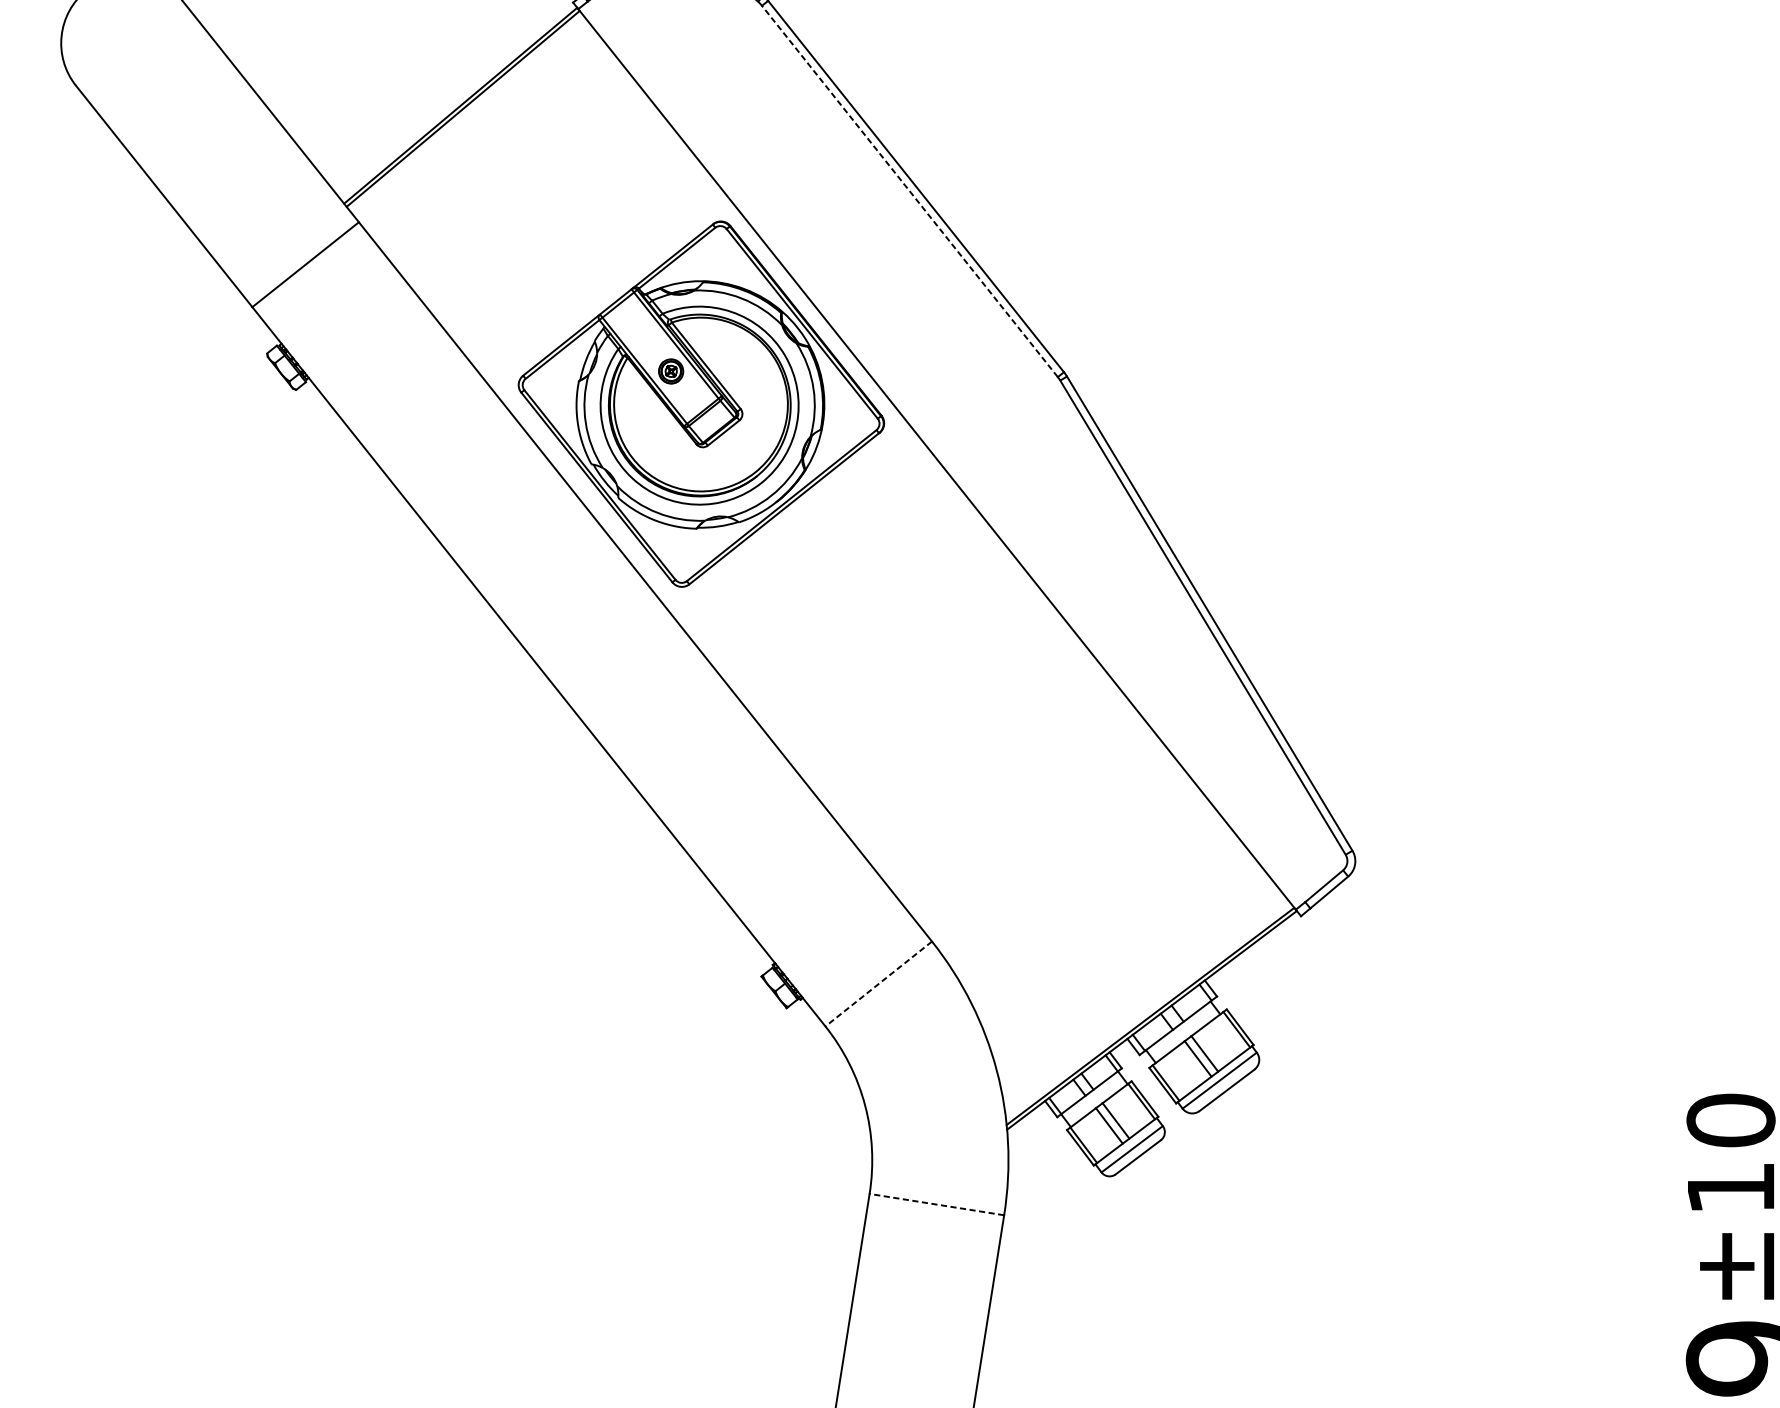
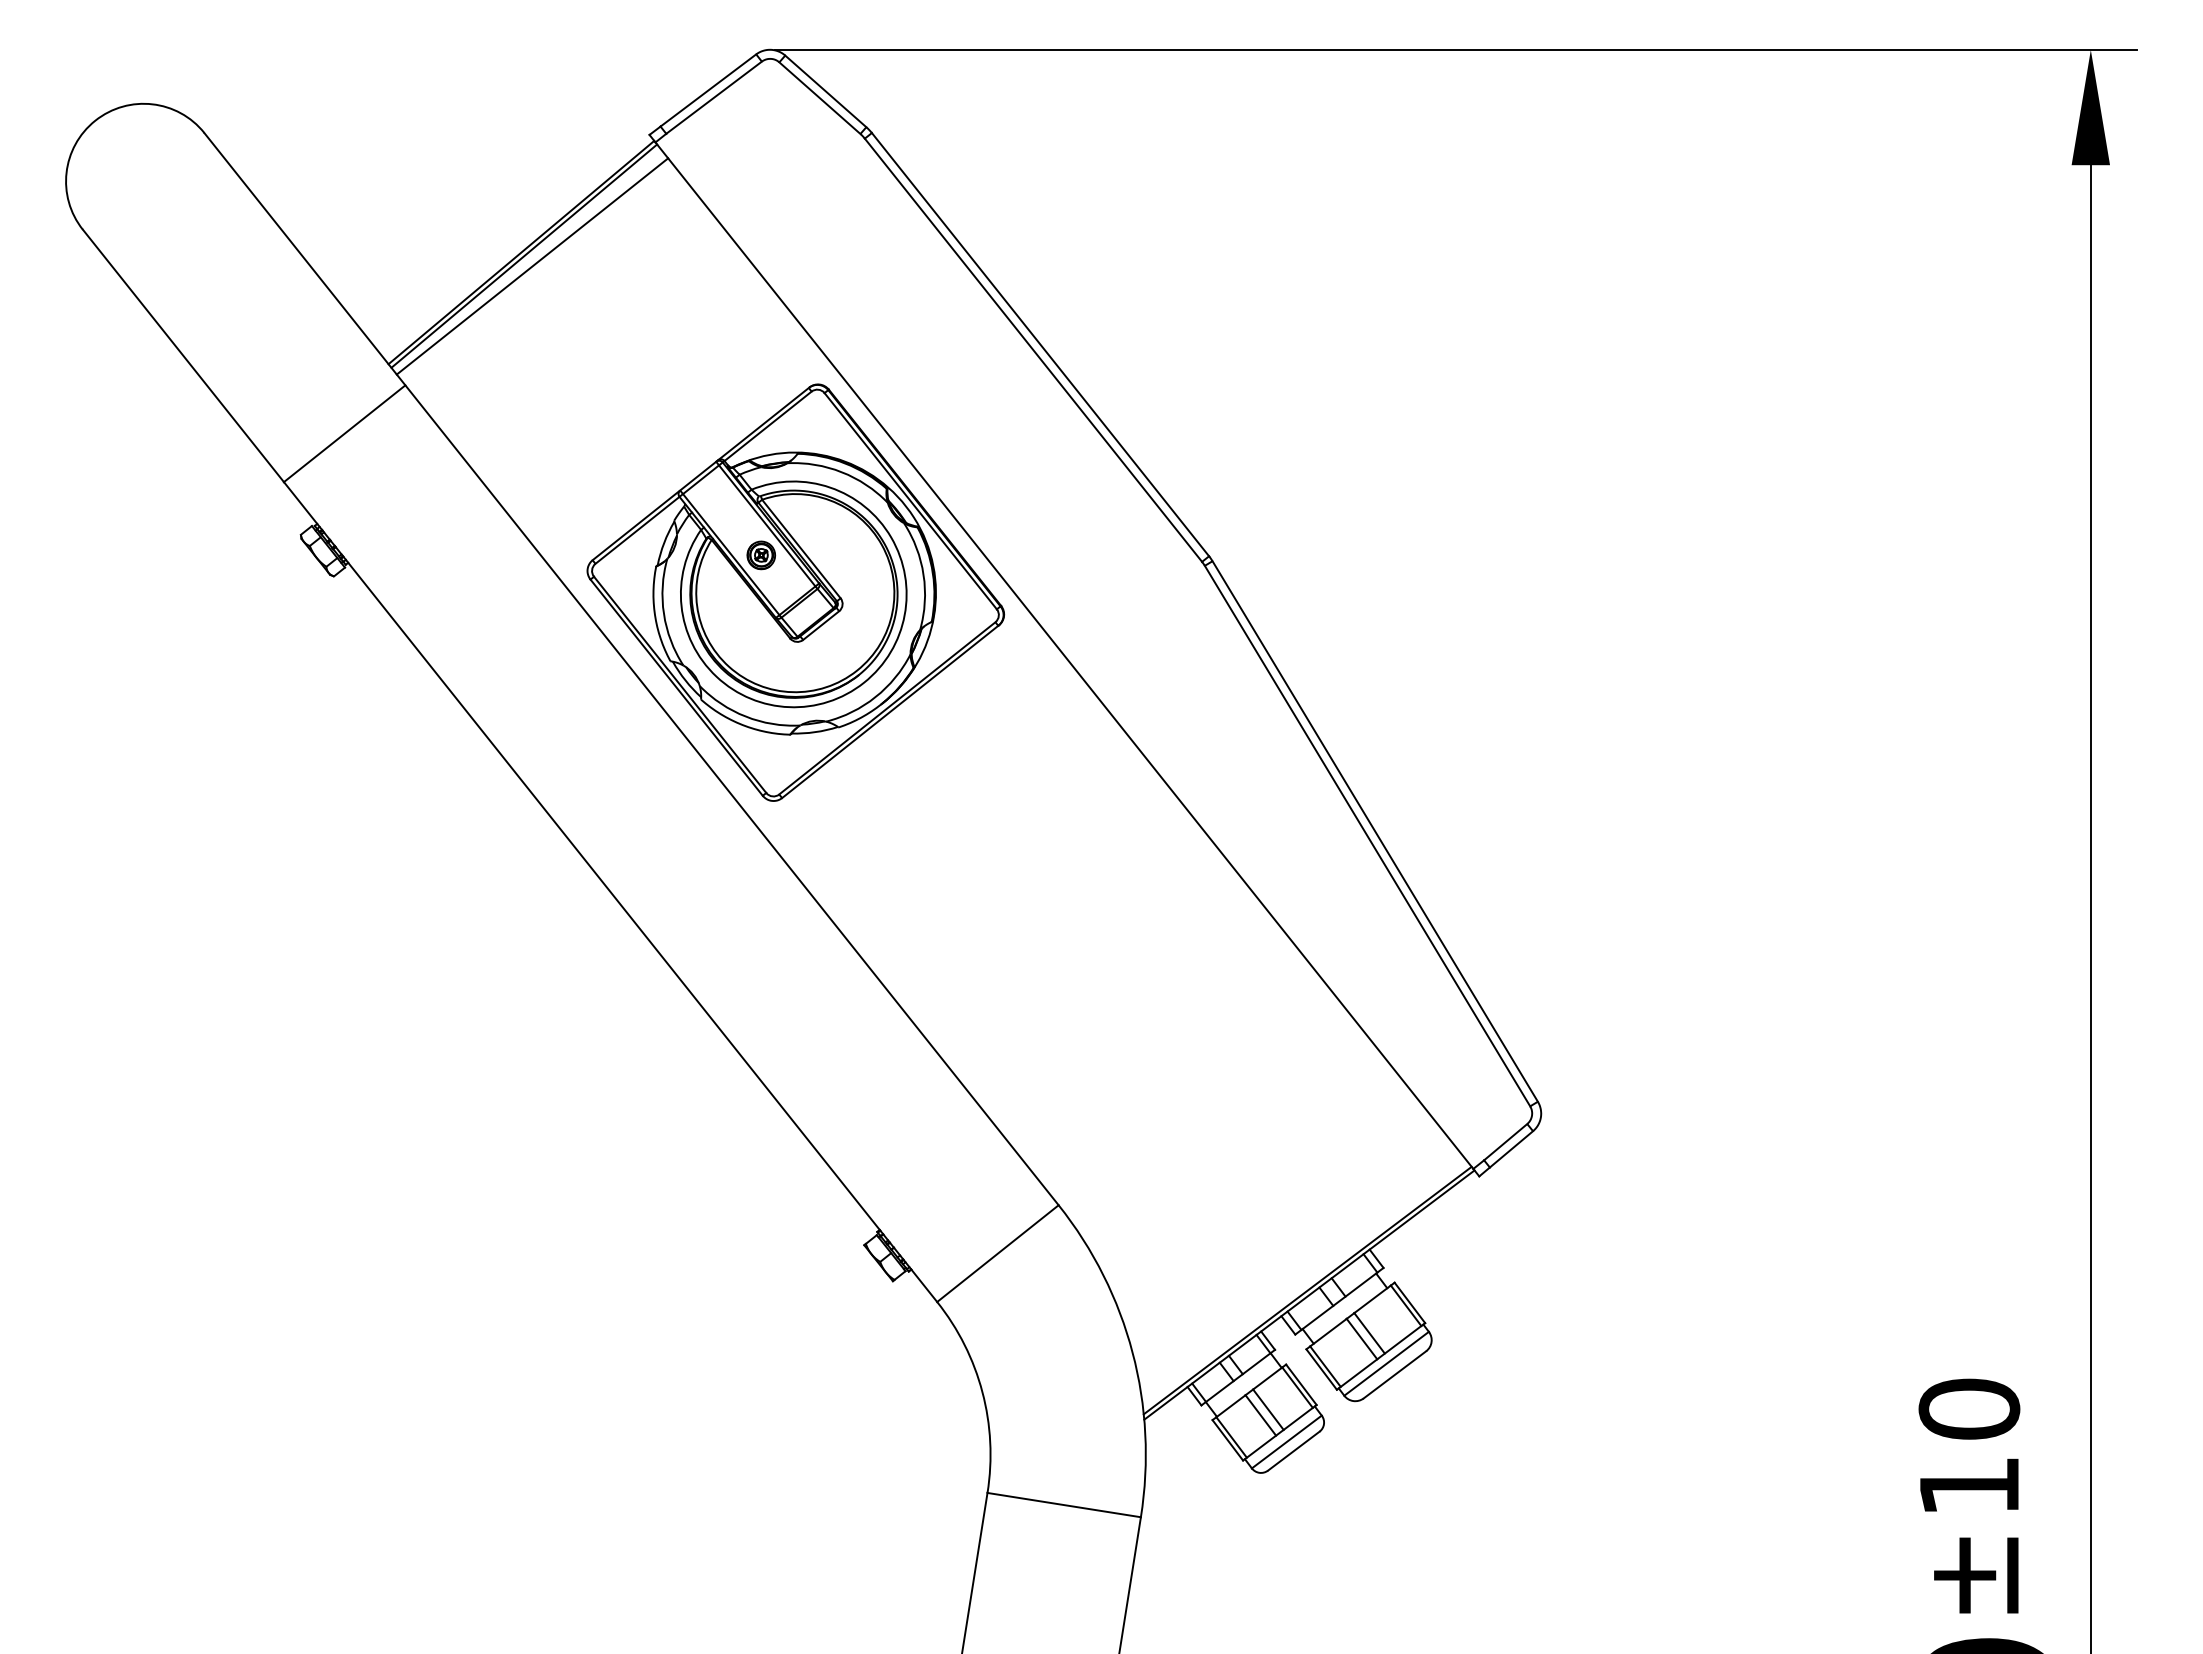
line: (470, 117) -> (532, 266), added
line: (909, 191) -> (1033, 350), dashed -> solid
line: (878, 983) -> (997, 1253), dashed -> solid
line: (937, 1204) -> (1064, 1505), dashed -> solid

